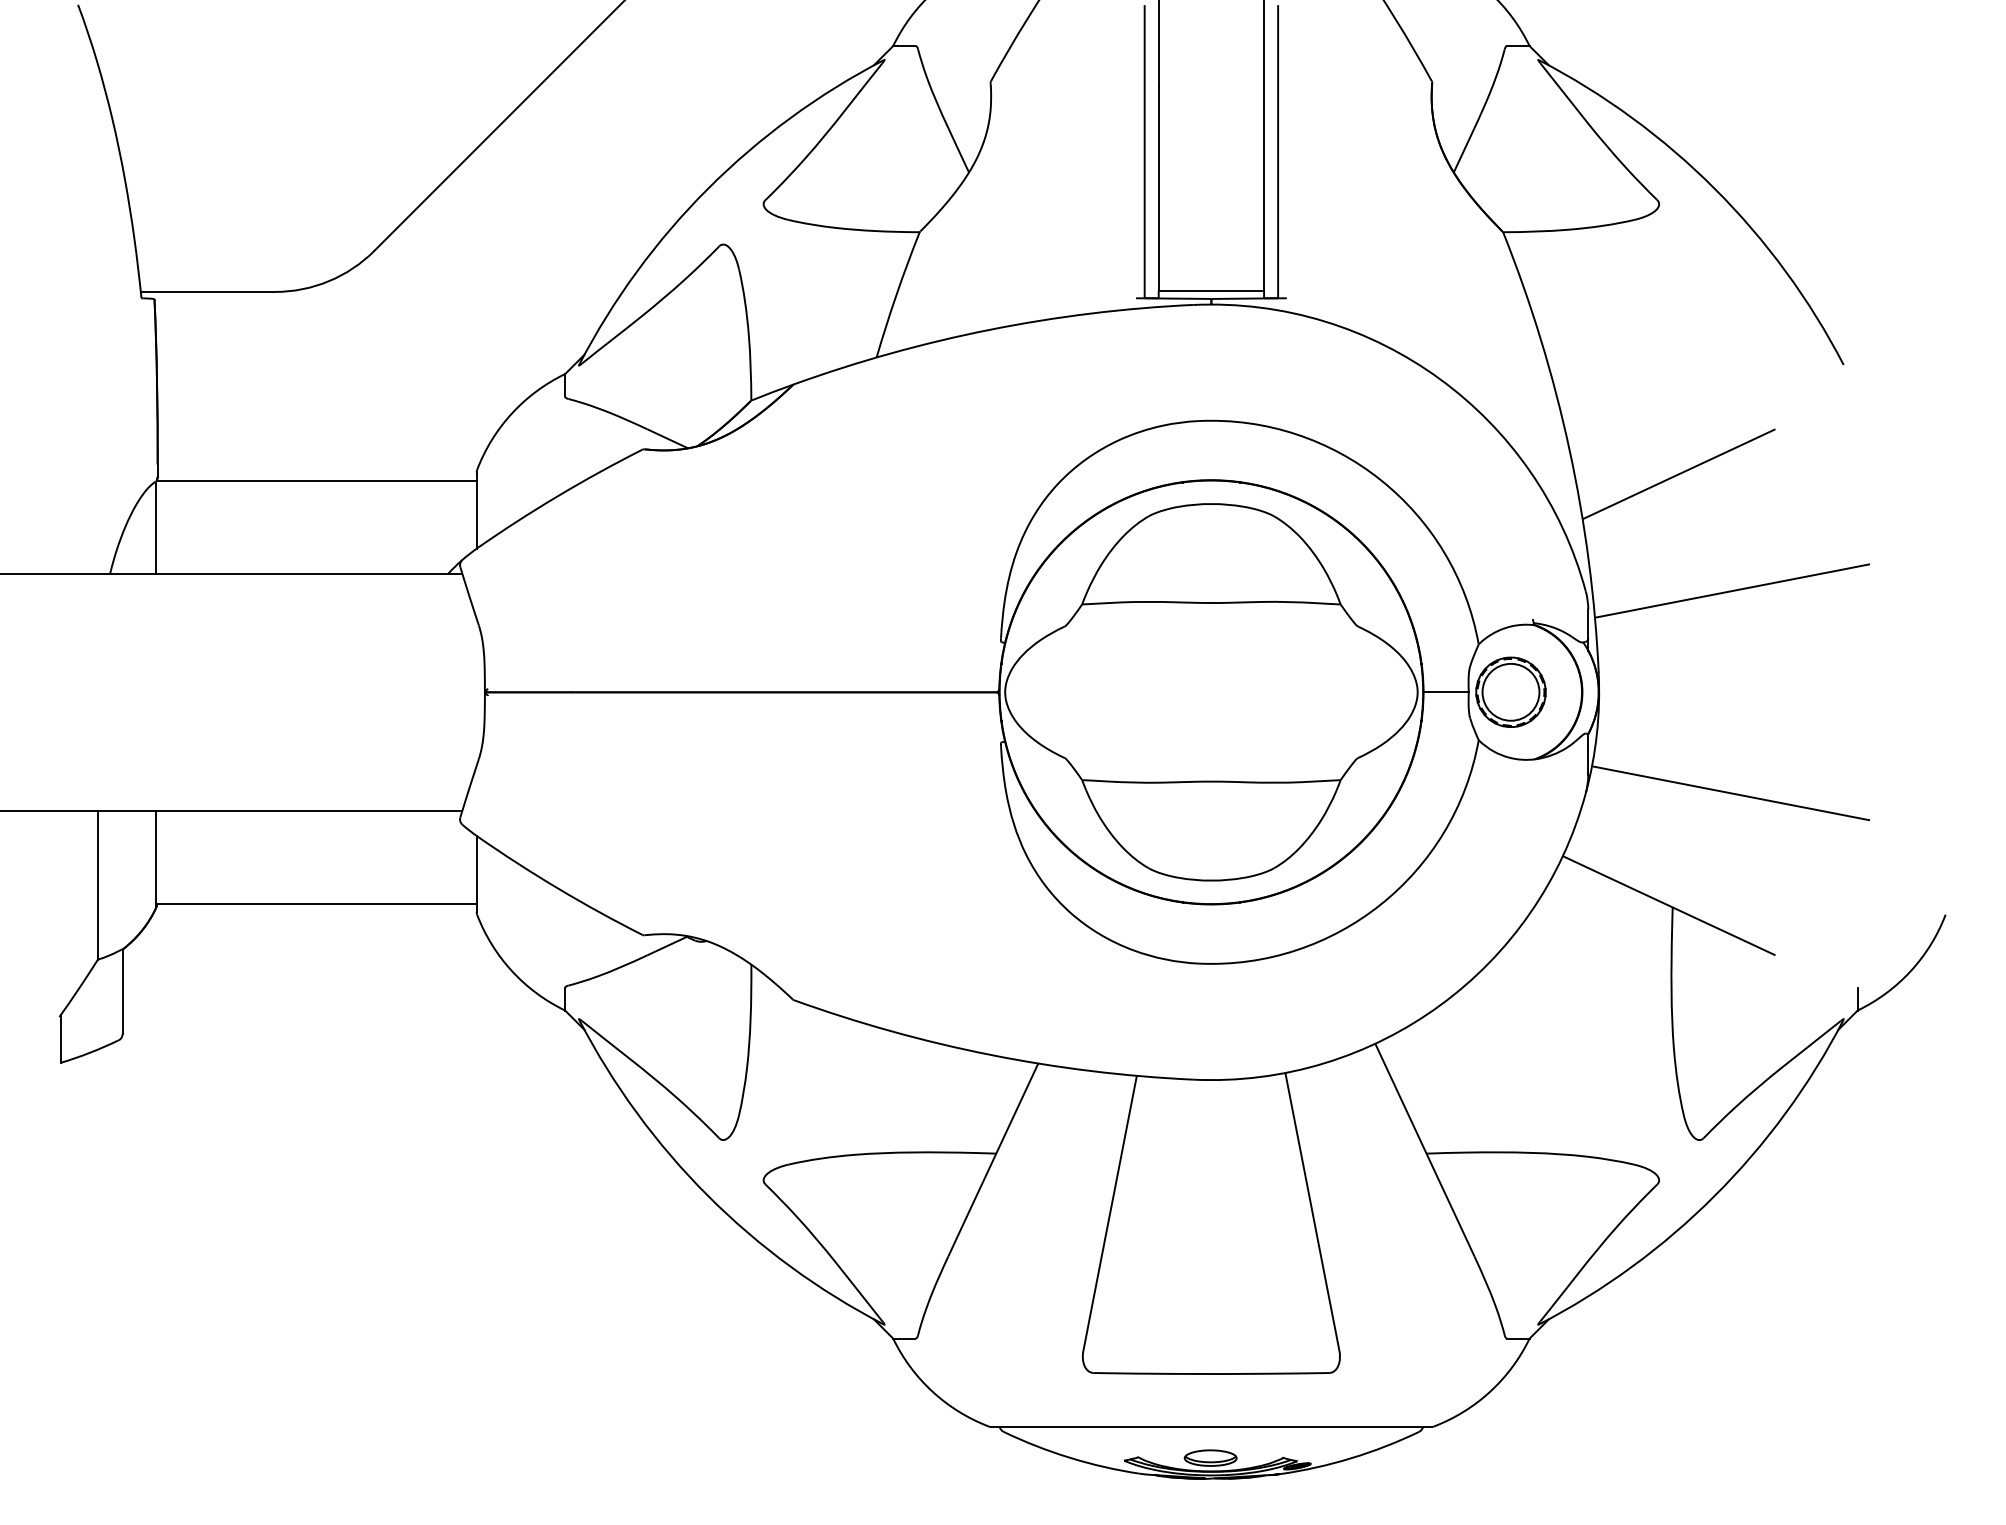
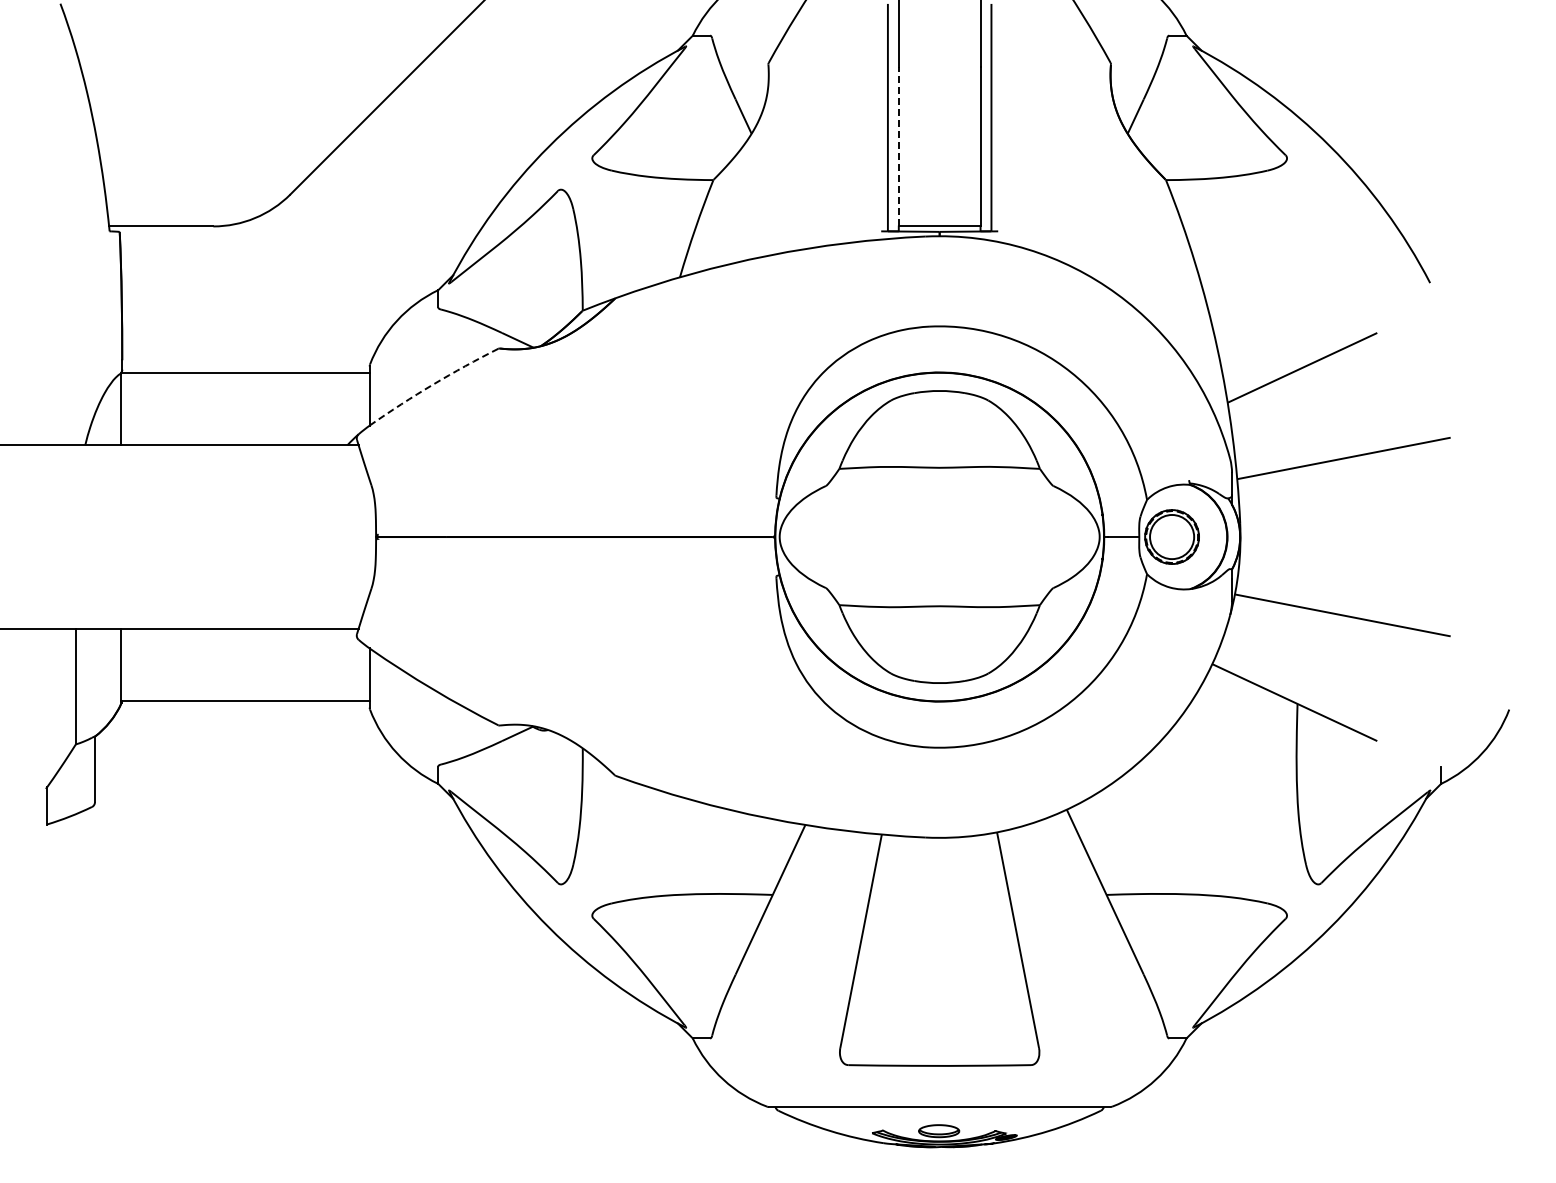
line: (1158, 188) -> (898, 146), solid -> dashed
arc: (557, 495) -> (432, 384), solid -> dashed

